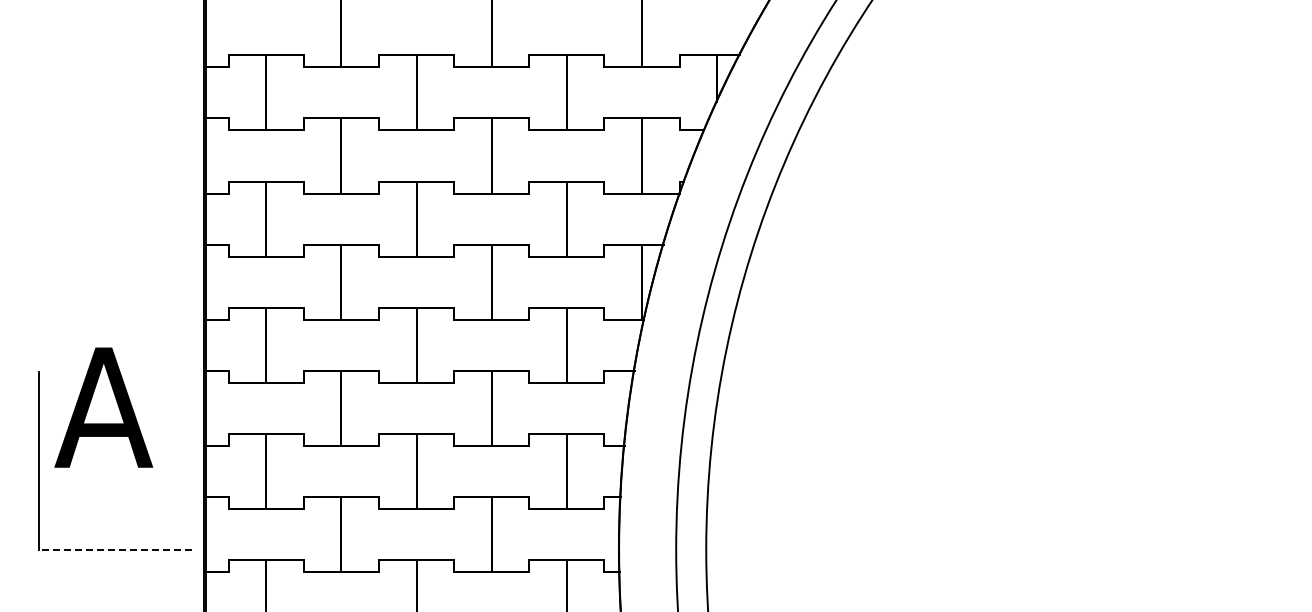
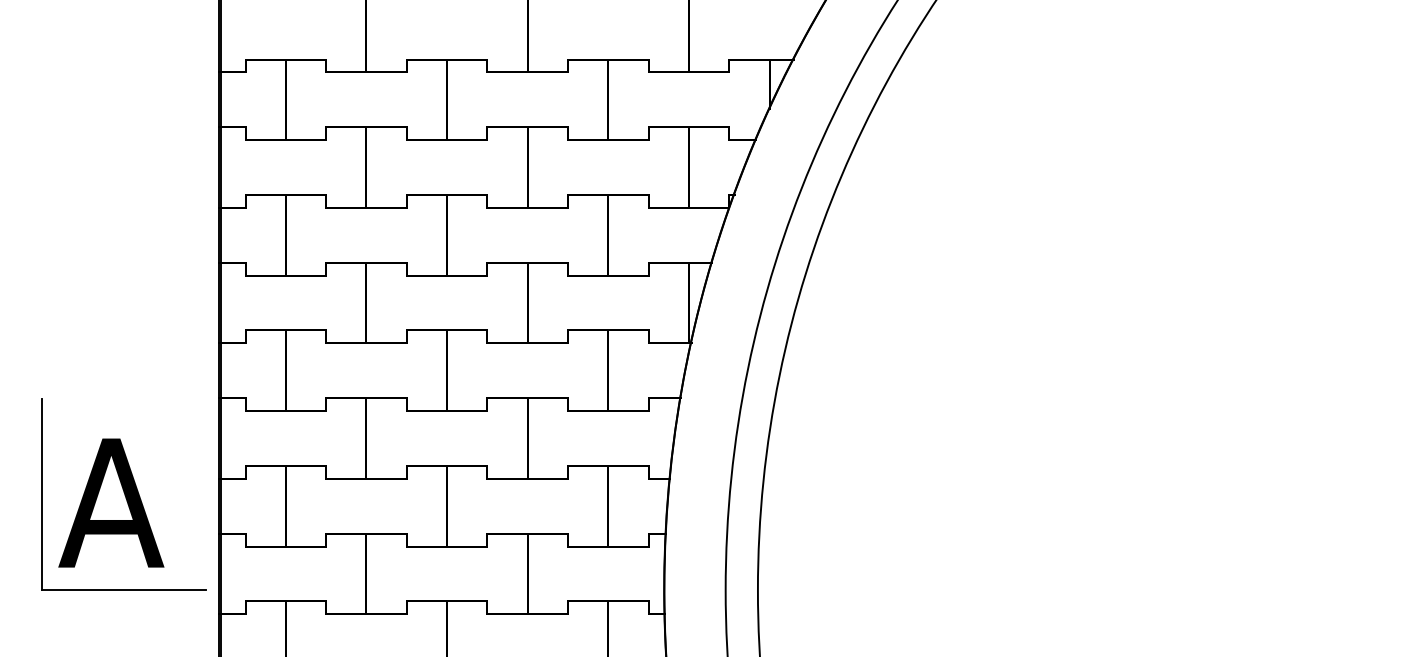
text: (103, 407) -> (111, 502), moved
line: (115, 549) -> (123, 589), dashed -> solid

